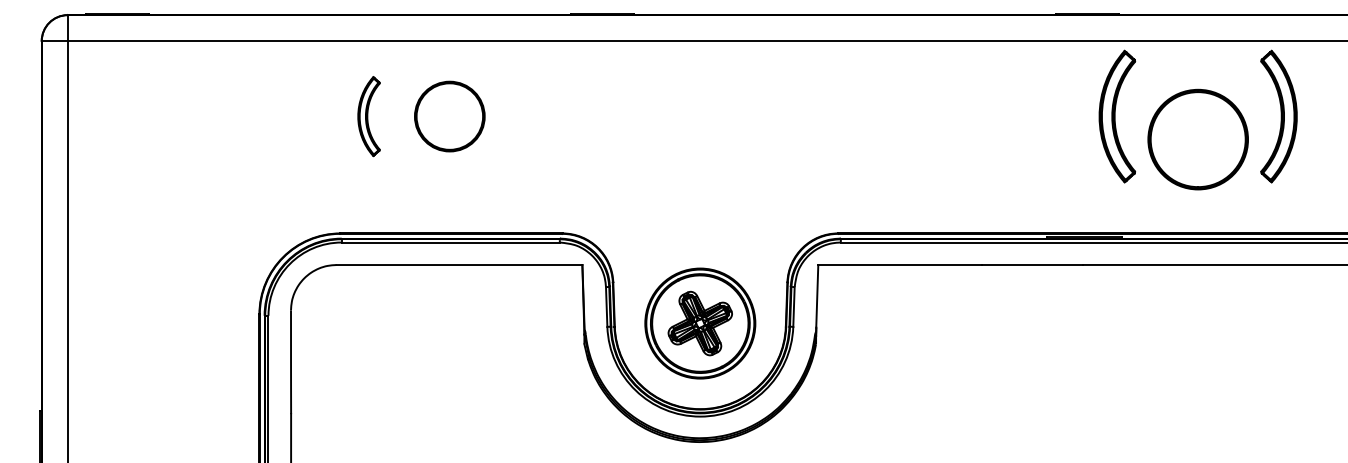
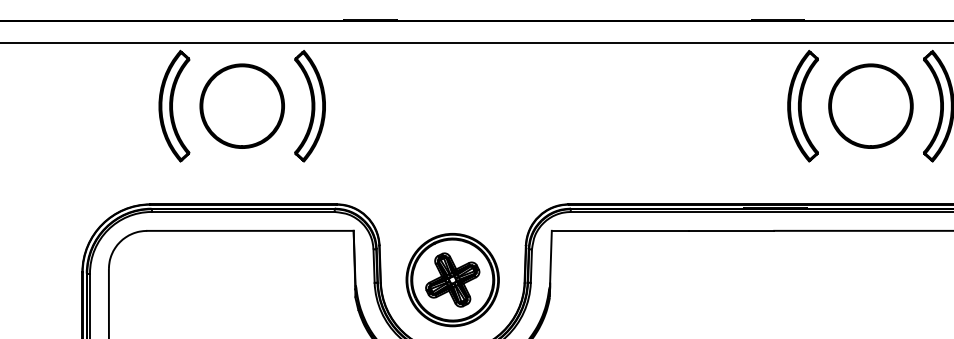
part: (368, 116) -> (174, 106), size x1.67
part: (449, 116) -> (242, 106), size x1.43
part: (530, 116) -> (310, 106), added
part: (1197, 139) -> (870, 106), moved

